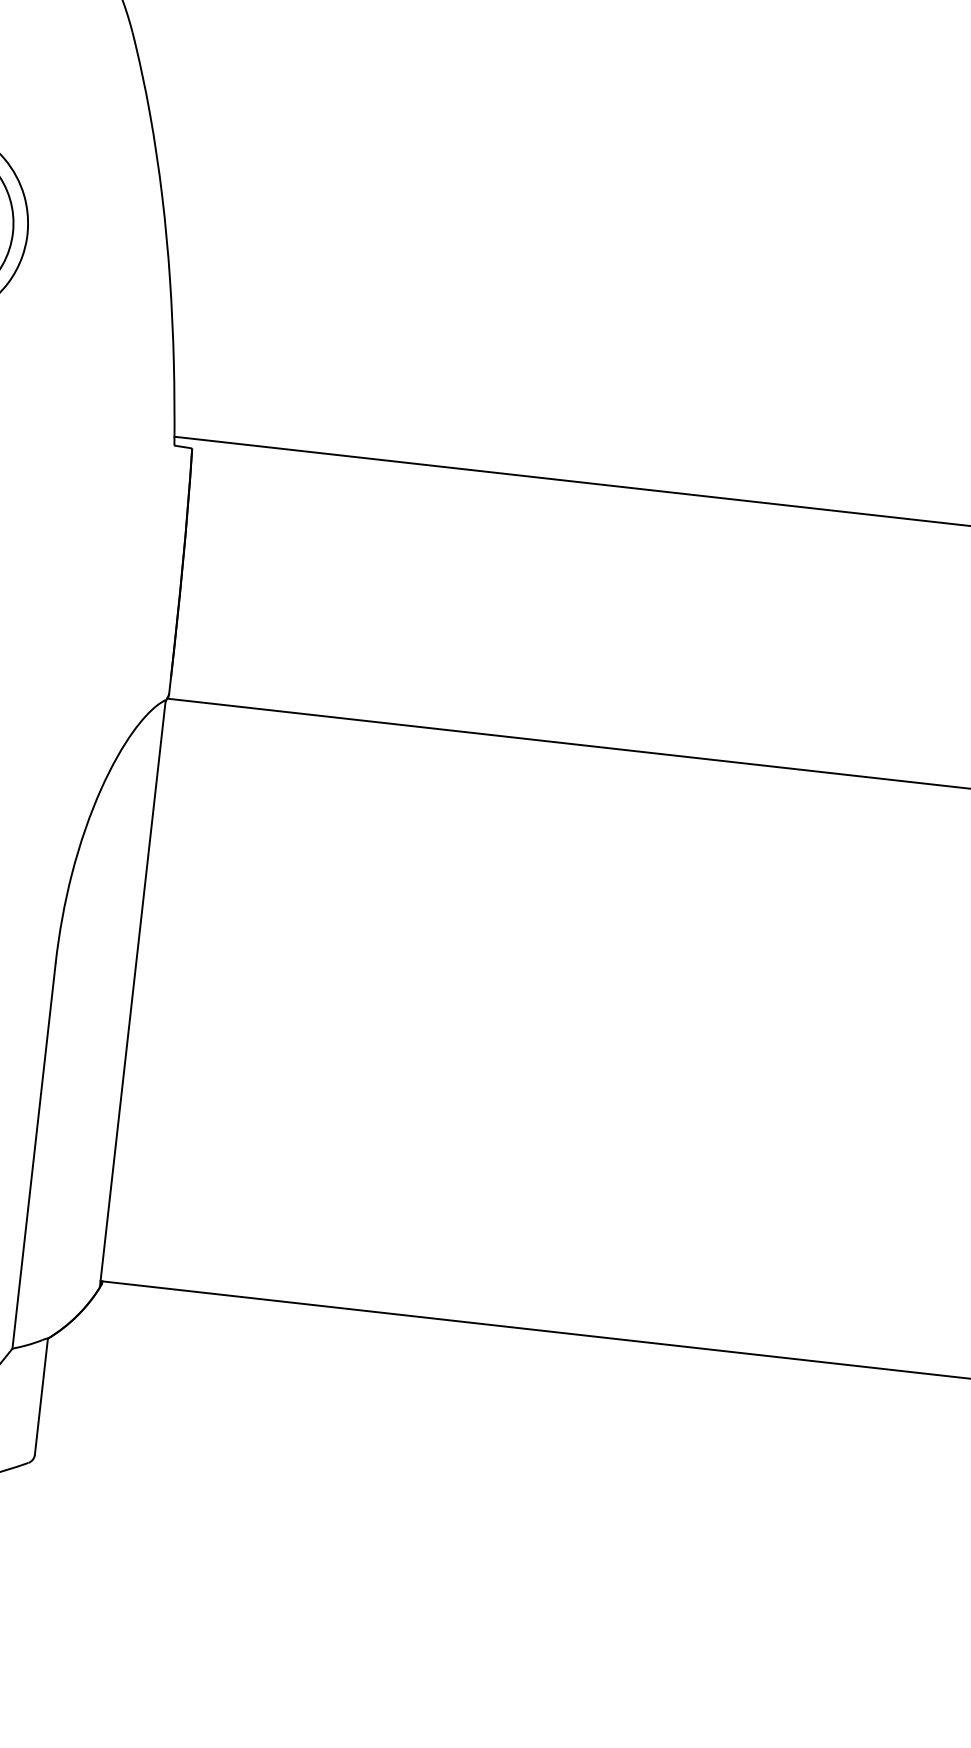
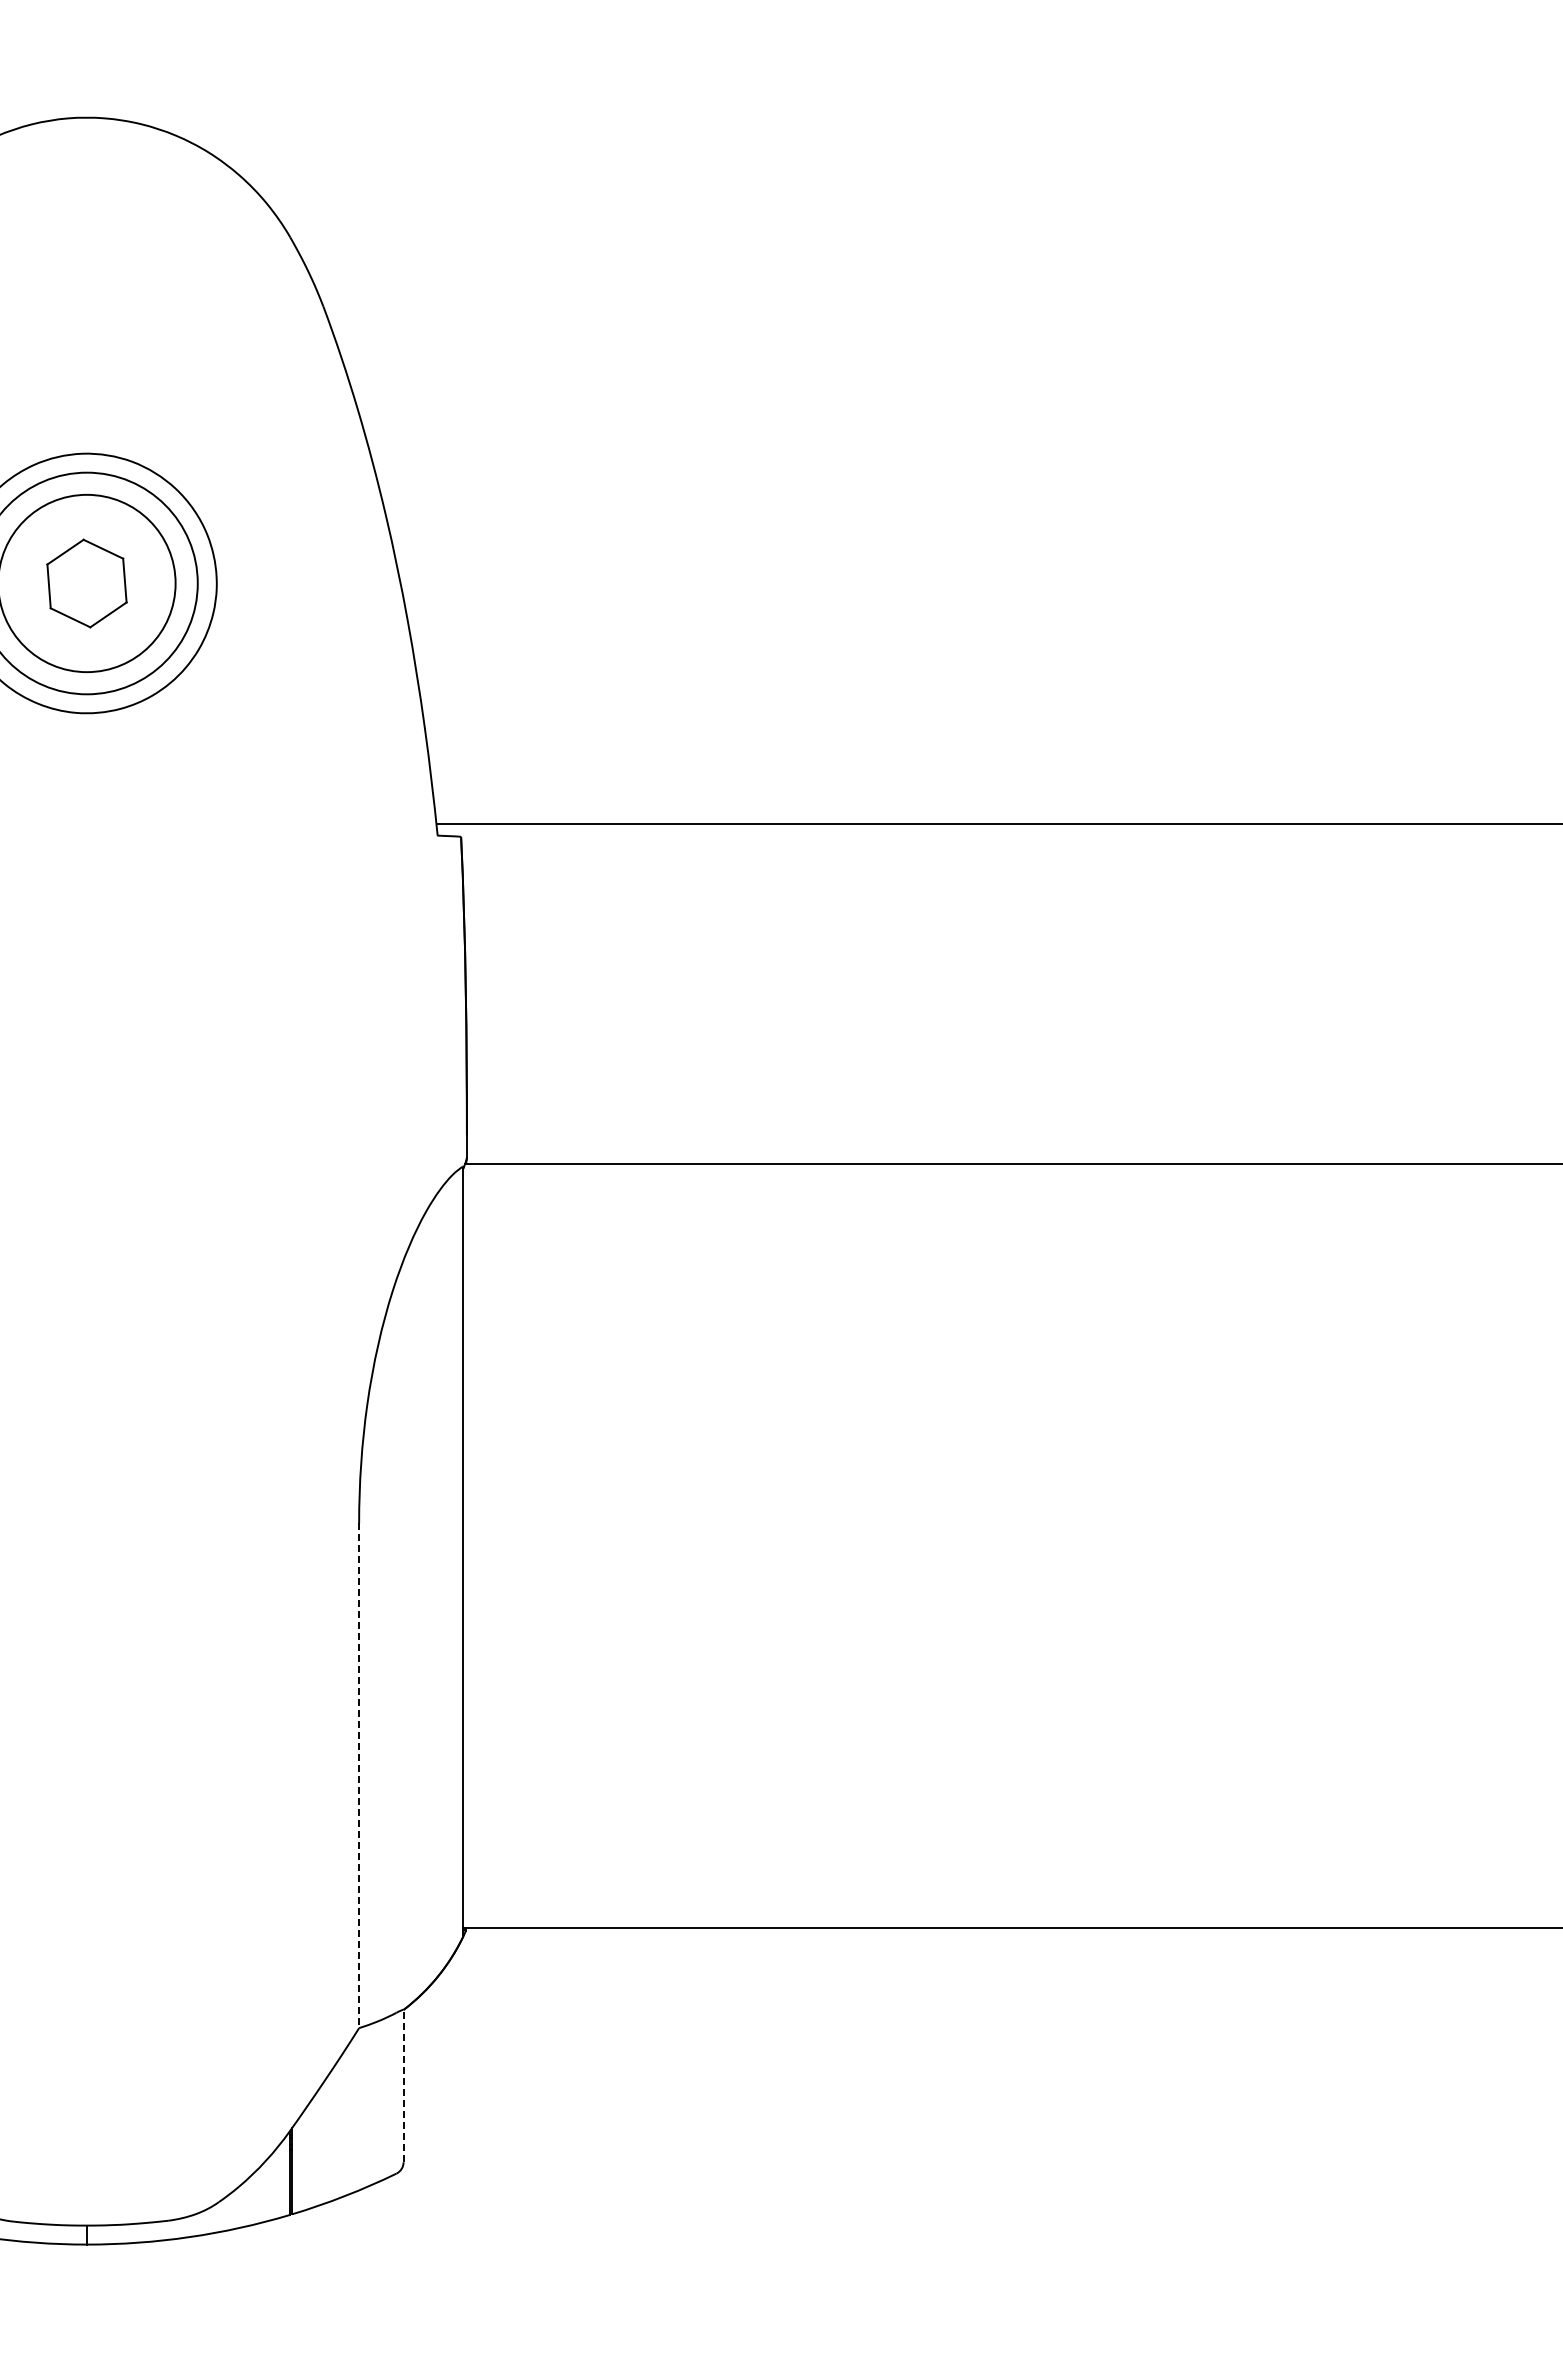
line: (34, 1156) -> (359, 1776), solid -> dashed
line: (41, 1397) -> (403, 2086), solid -> dashed

